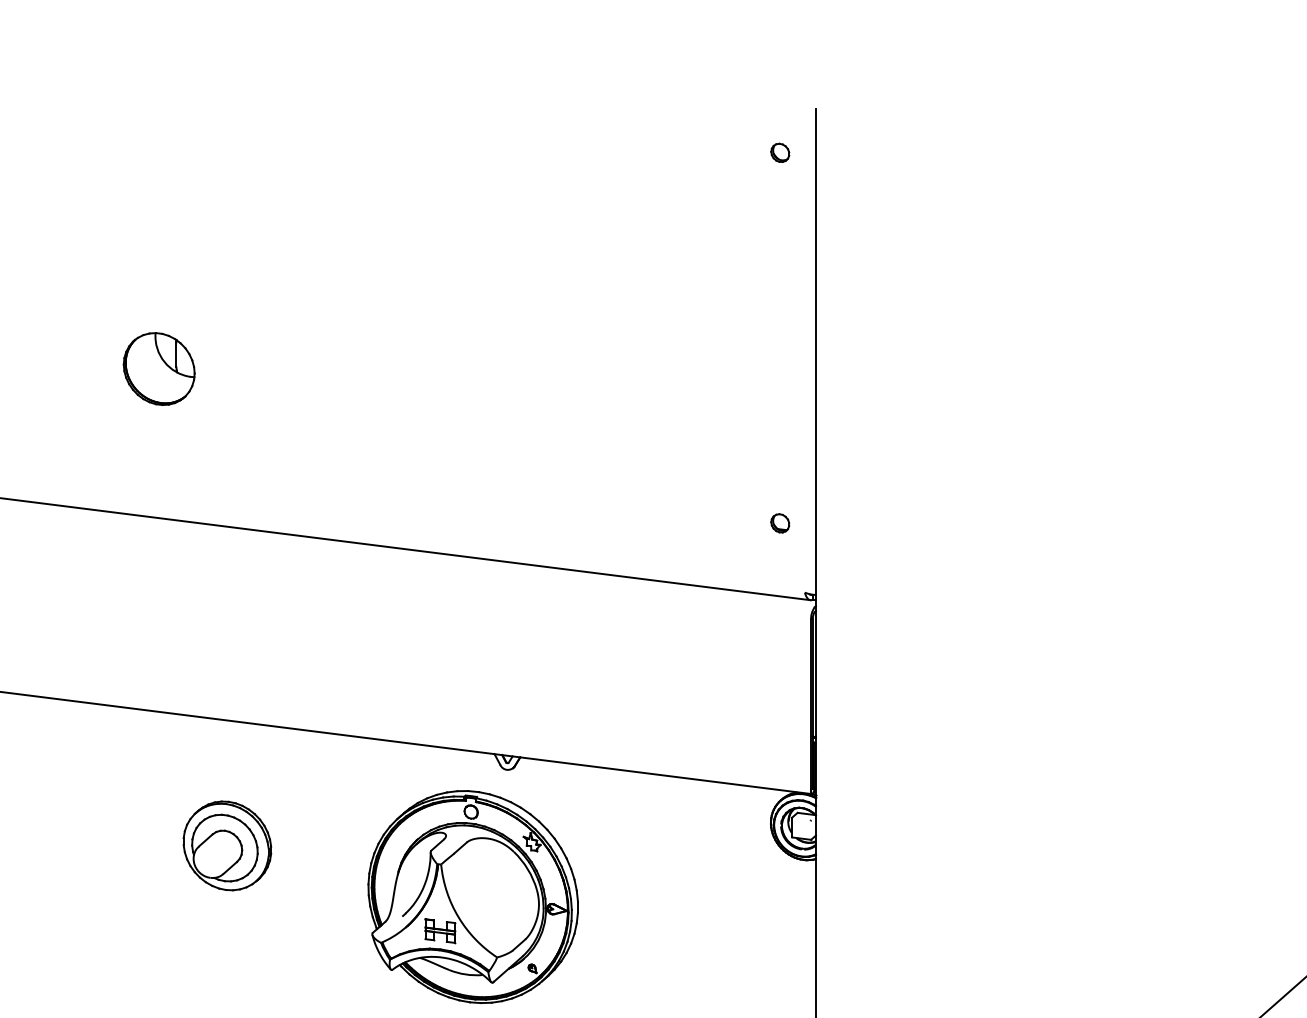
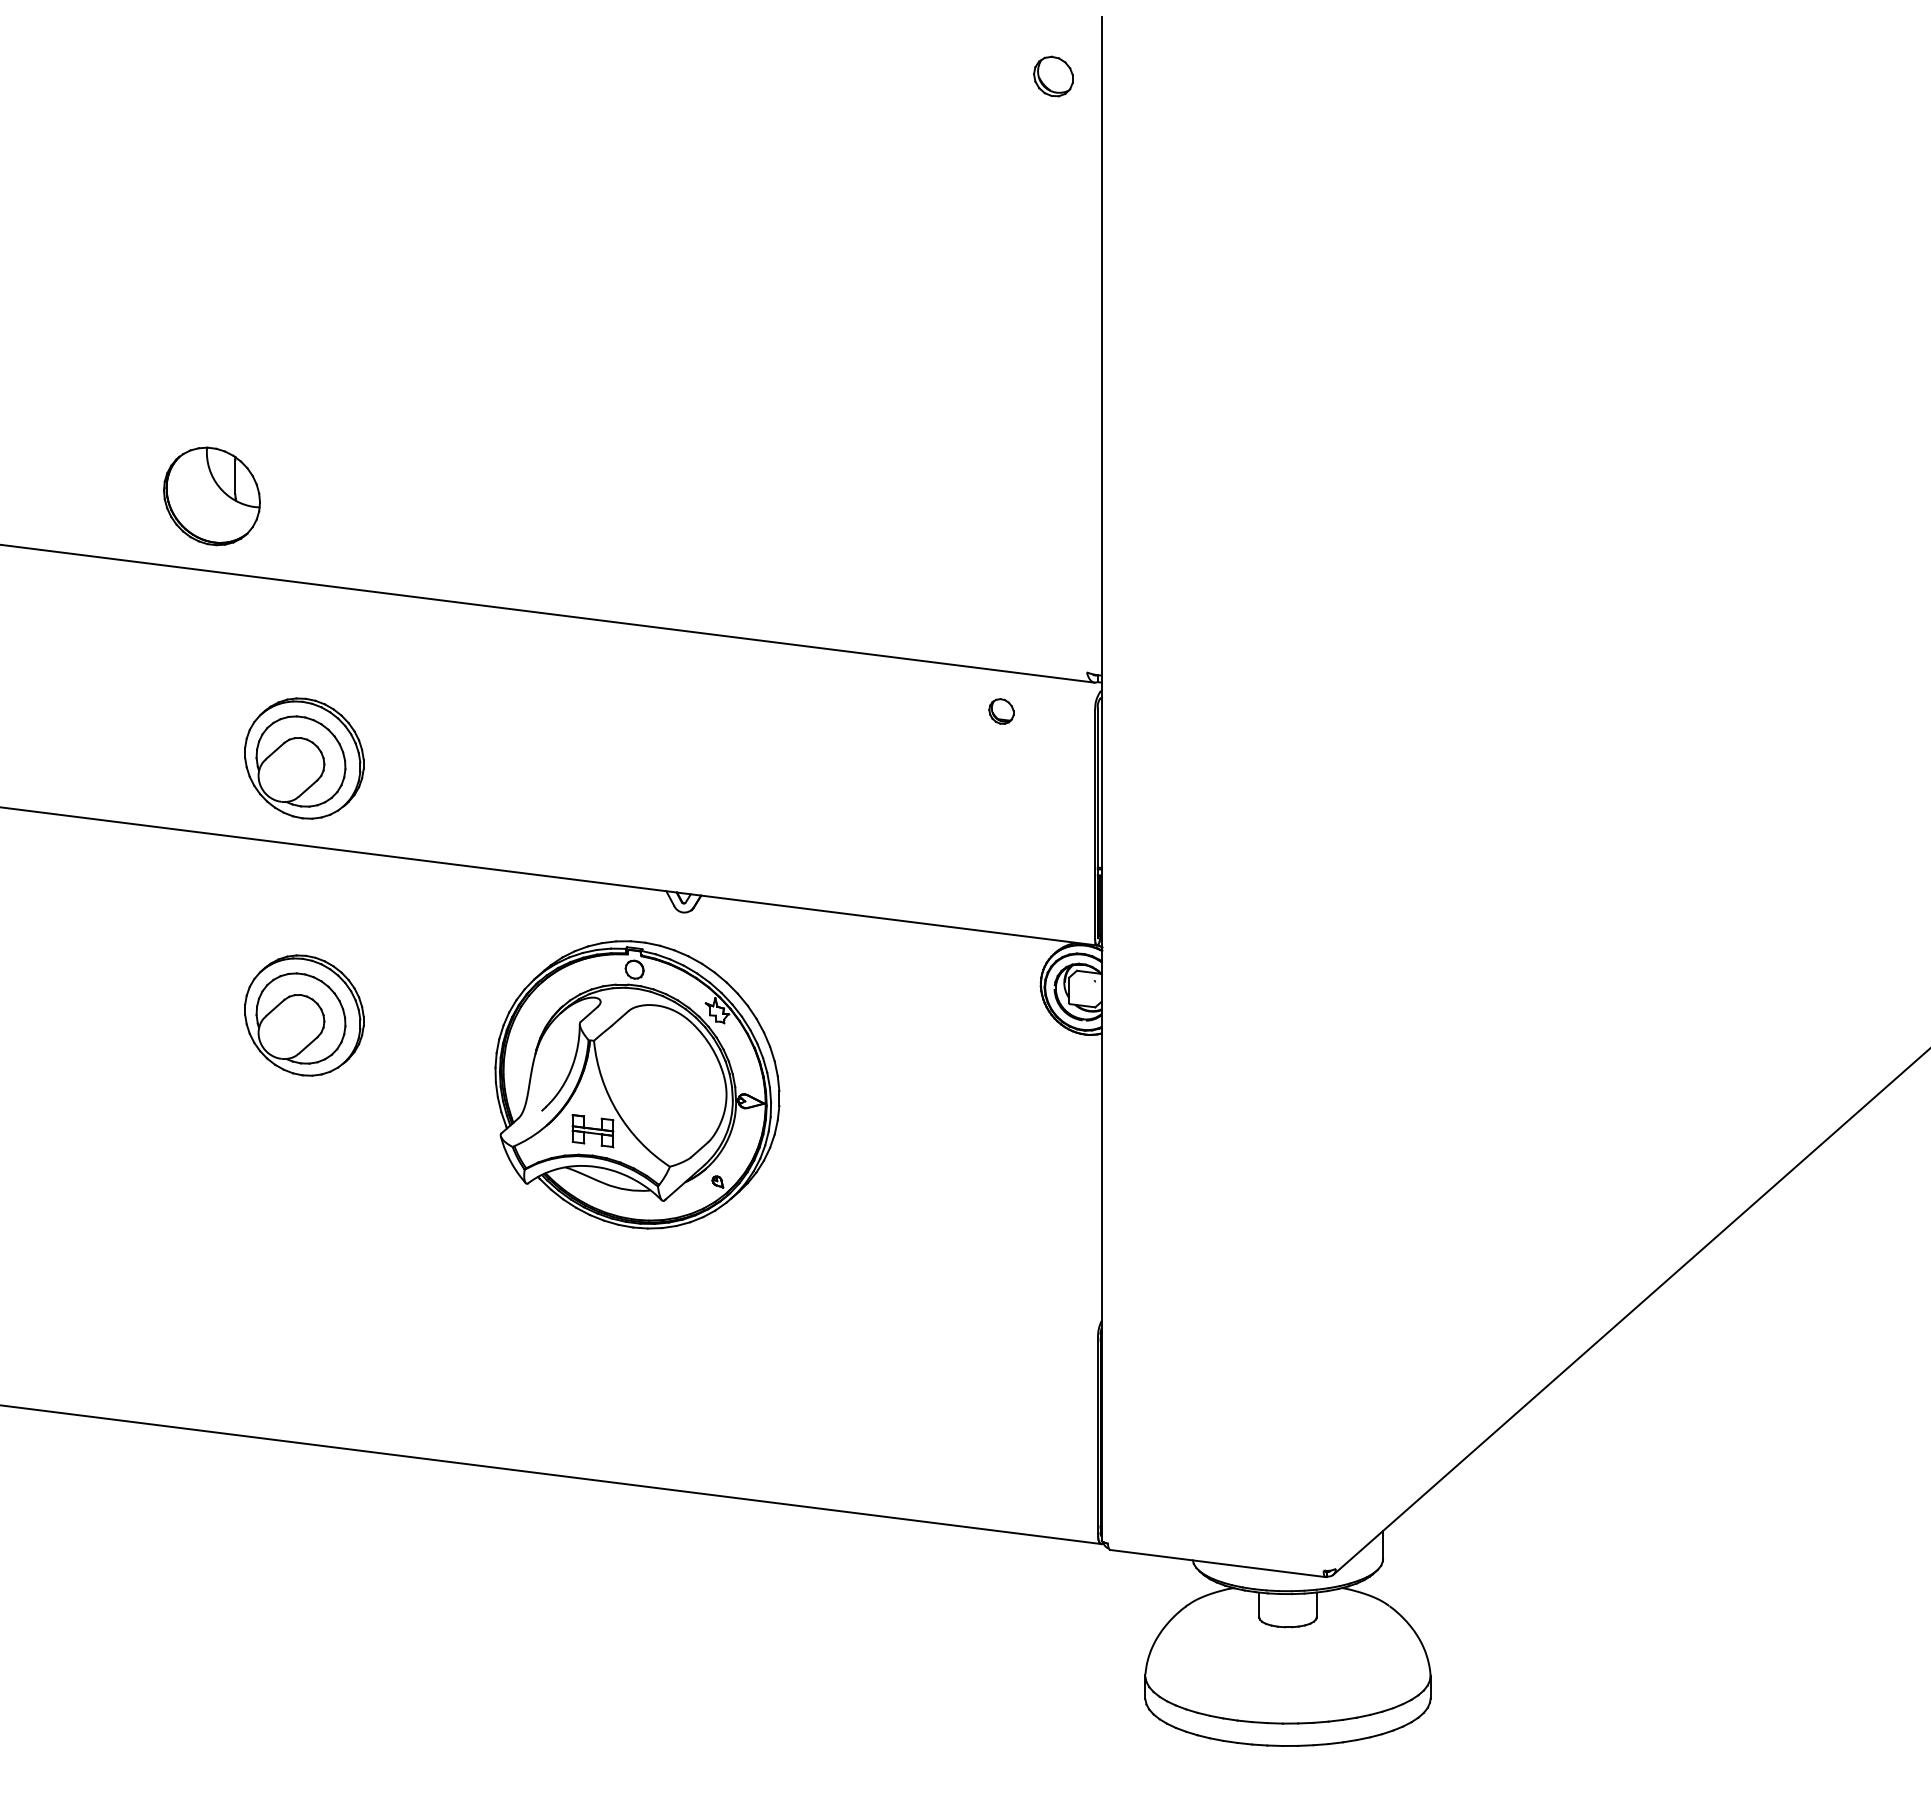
part: (780, 152) -> (1053, 76), size x1.6
part: (158, 369) -> (211, 496), moved
part: (780, 523) -> (1001, 711), moved
part: (227, 656) -> (304, 758), added

